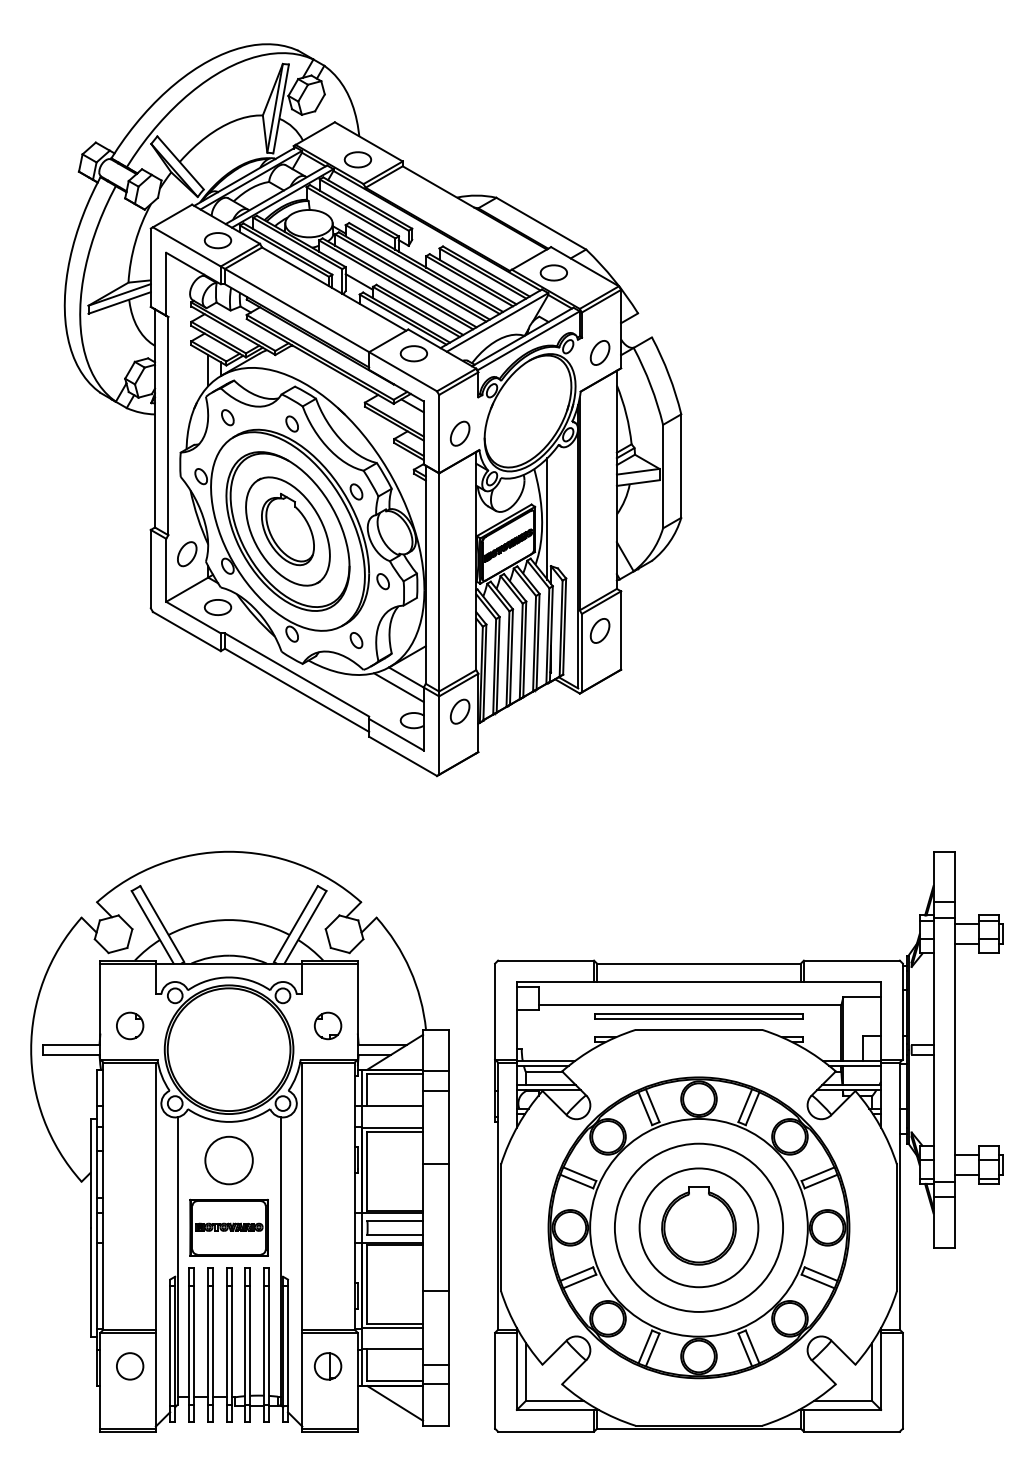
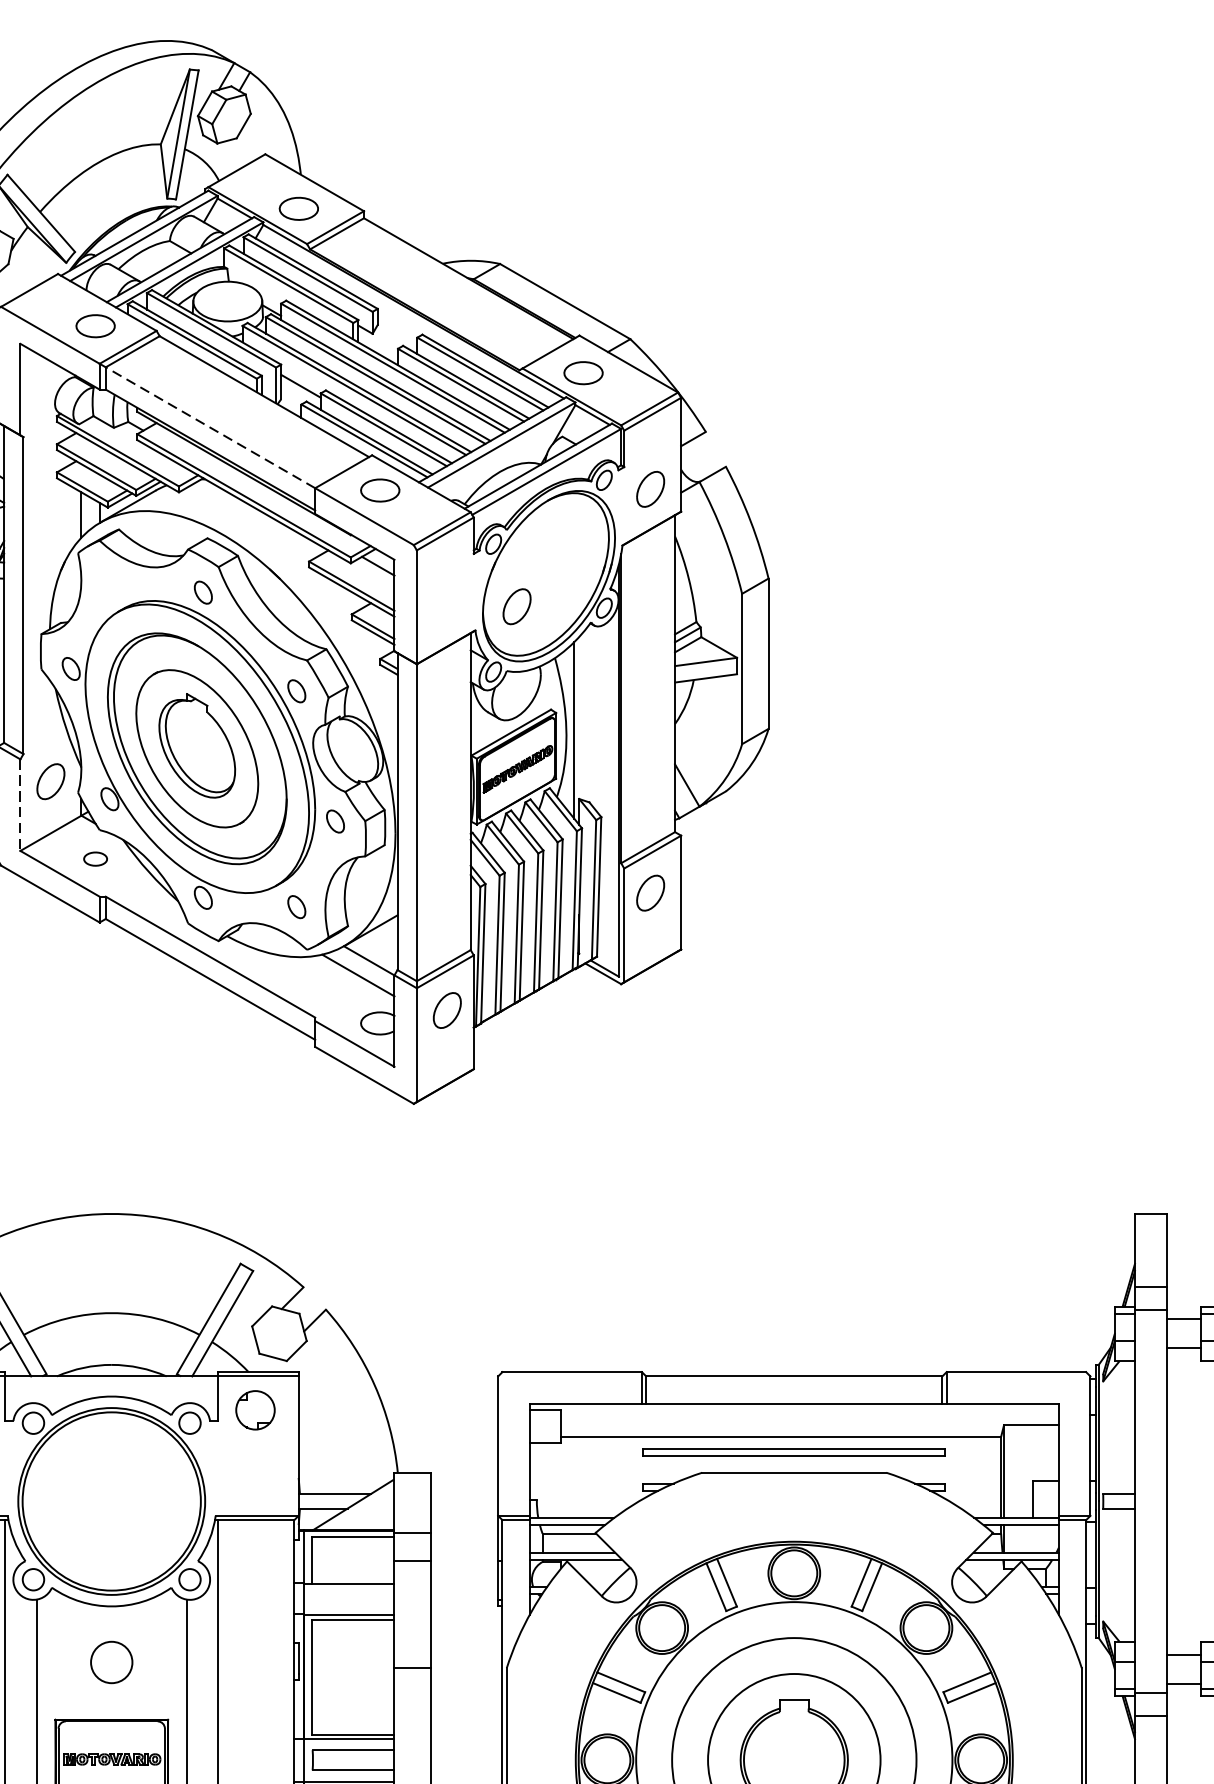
line: (296, 310) -> (209, 427), solid -> dashed
part: (227, 417) -> (109, 583), removed
part: (459, 433) -> (516, 606), moved
line: (166, 570) -> (20, 805), solid -> dashed
part: (217, 607) -> (94, 859), size x0.6
part: (327, 1025) -> (254, 1409), moved
circle: (228, 1160) -> (110, 1662), size x0.6

